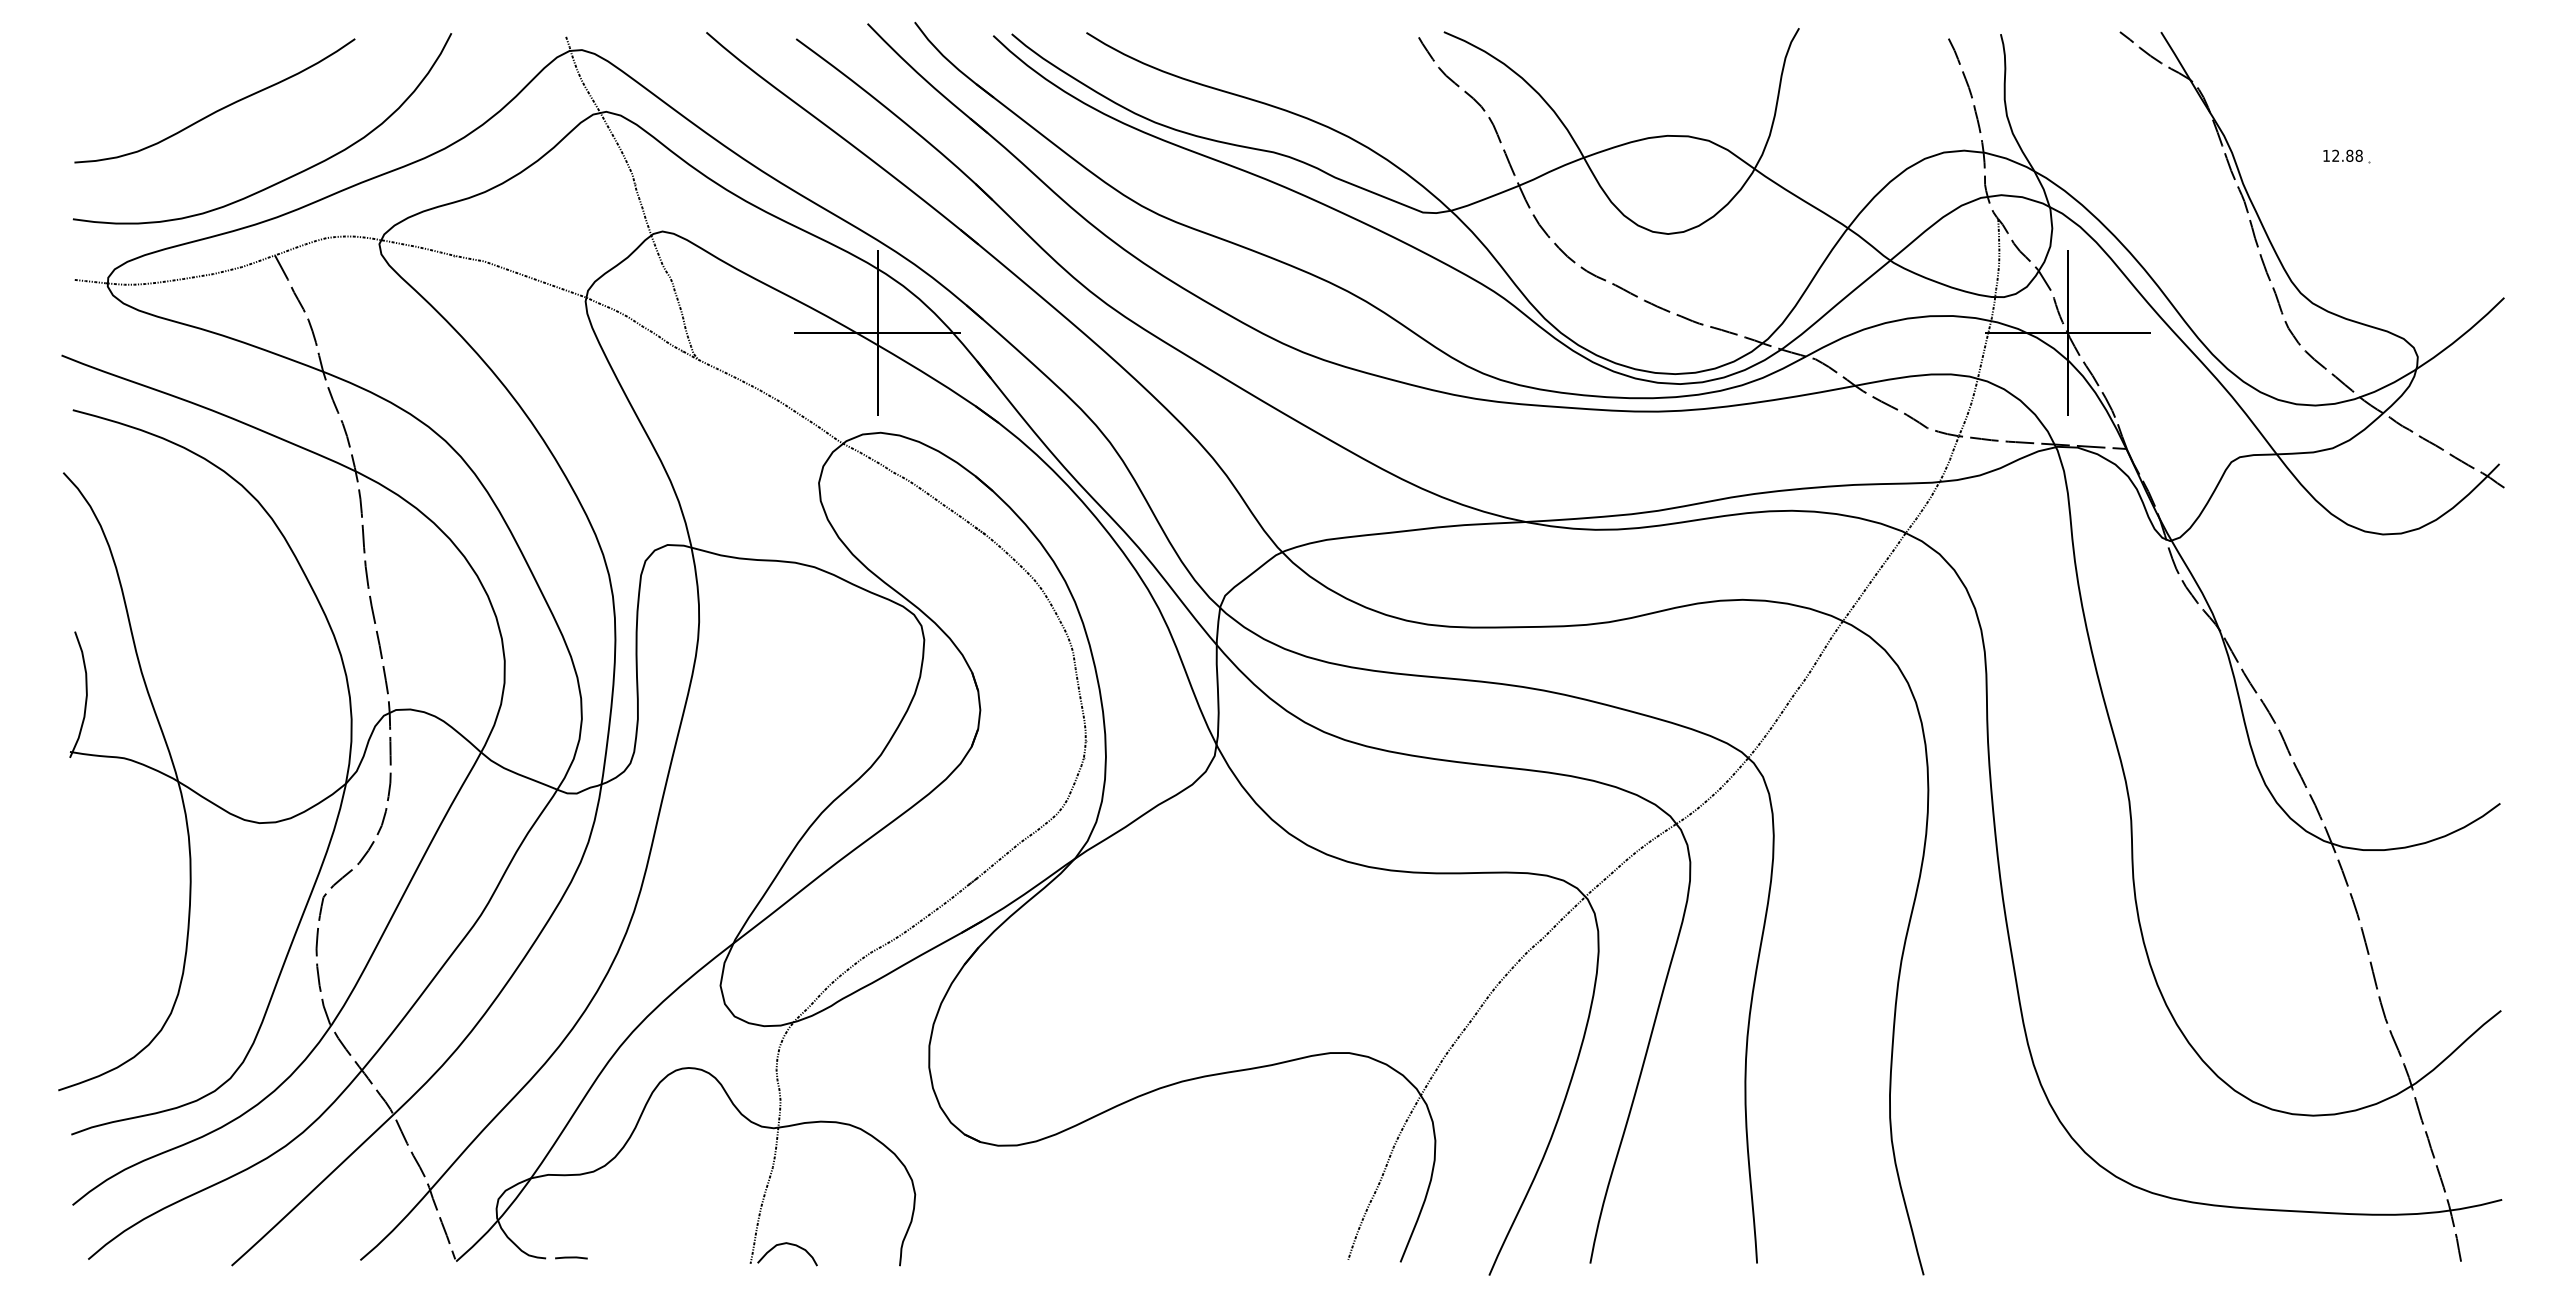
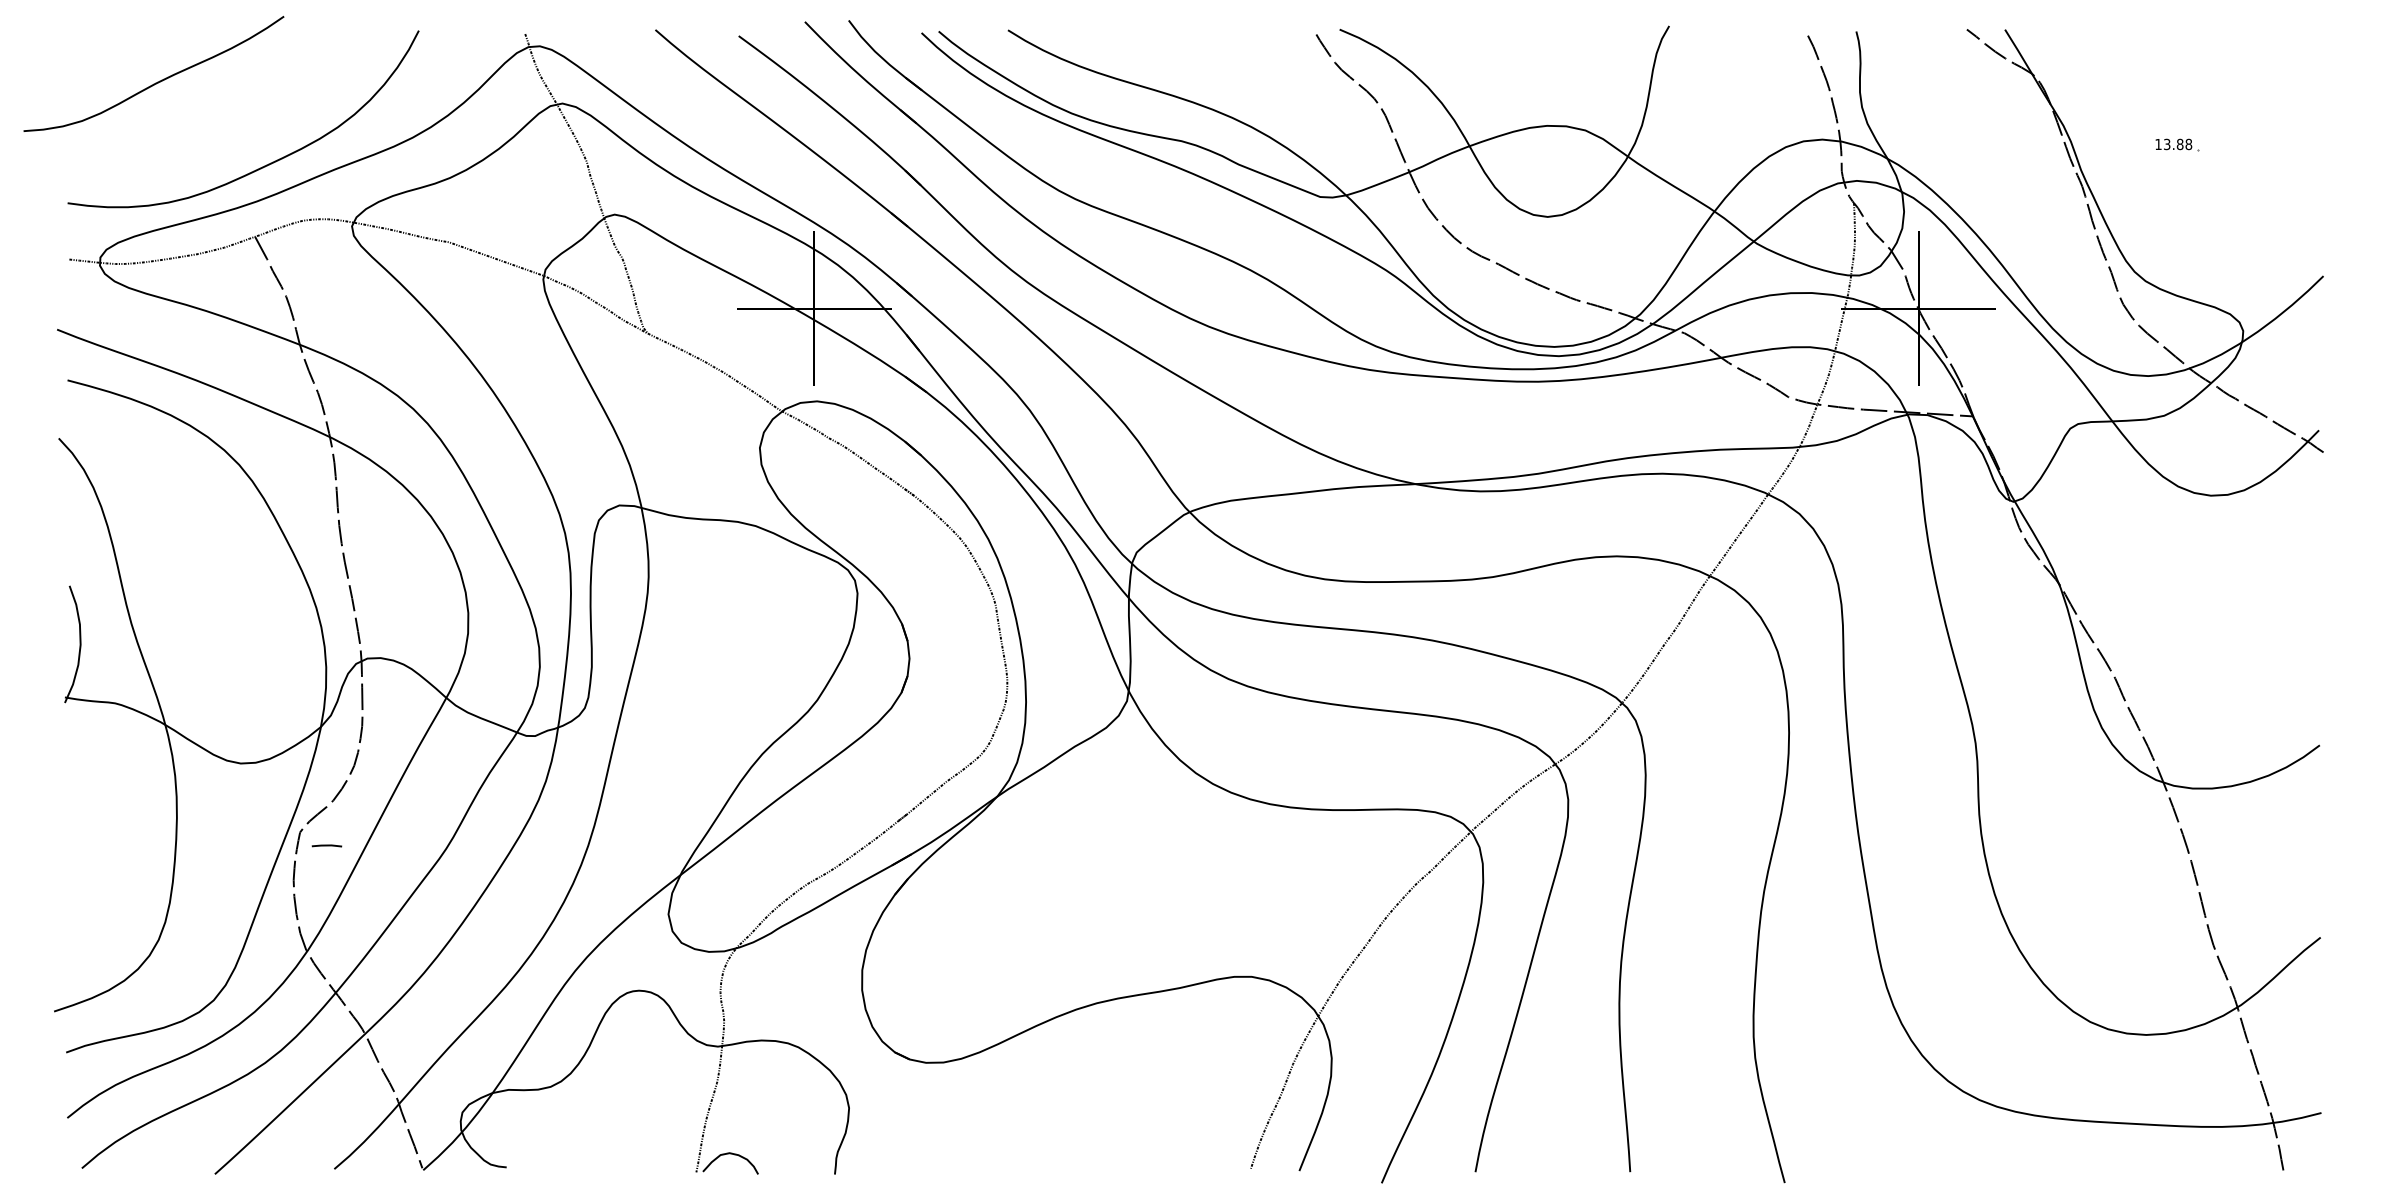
curve: (218, 109) -> (157, 81), moved
text: (2335, 155) -> (2166, 144), 12.88 -> 13.88
line: (571, 1257) -> (327, 845), moved

